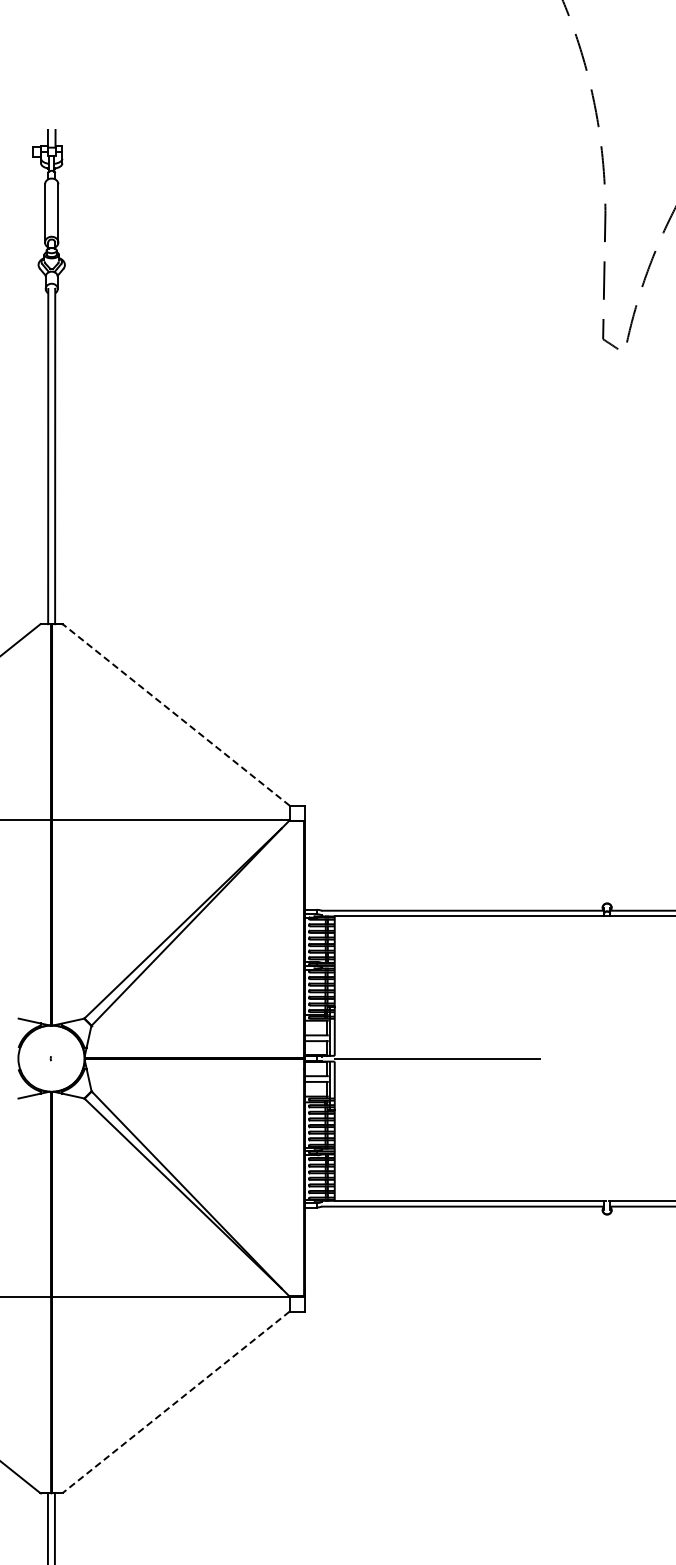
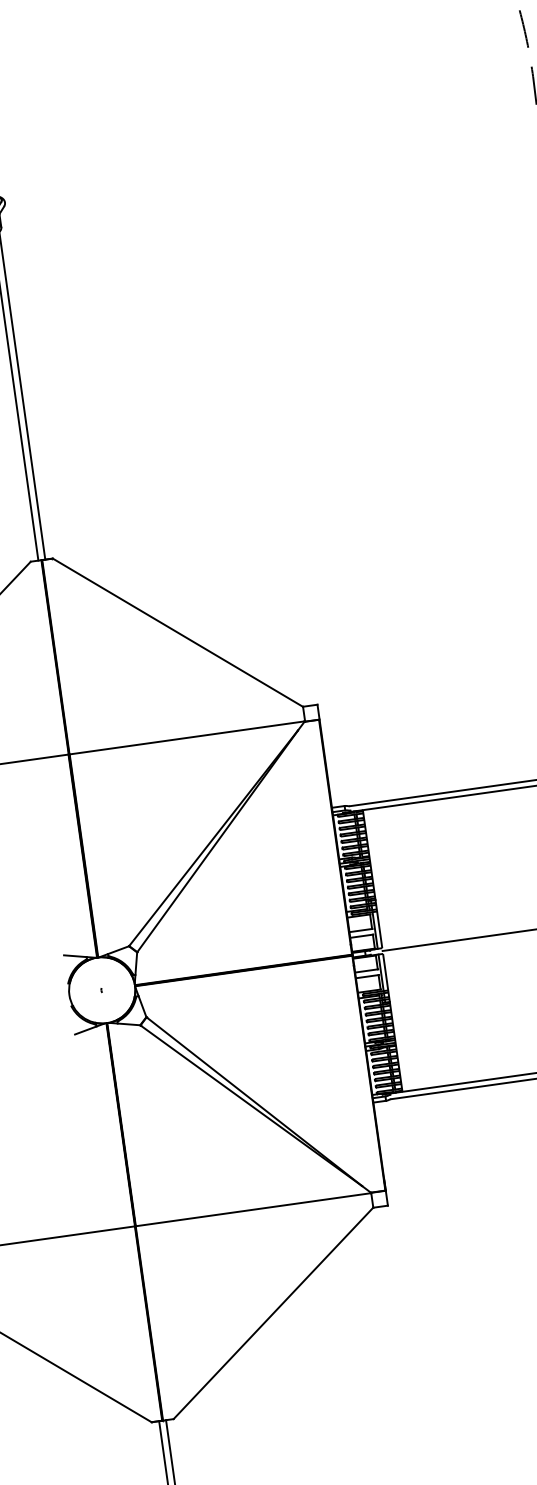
line: (175, 714) -> (177, 632), dashed -> solid
line: (175, 1402) -> (272, 1313), dashed -> solid

